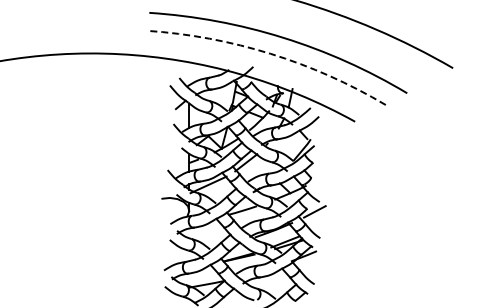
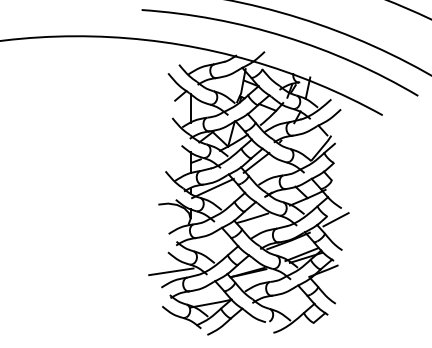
arc: (270, 53) -> (284, 36), dashed -> solid
line: (172, 256) -> (171, 271), added

